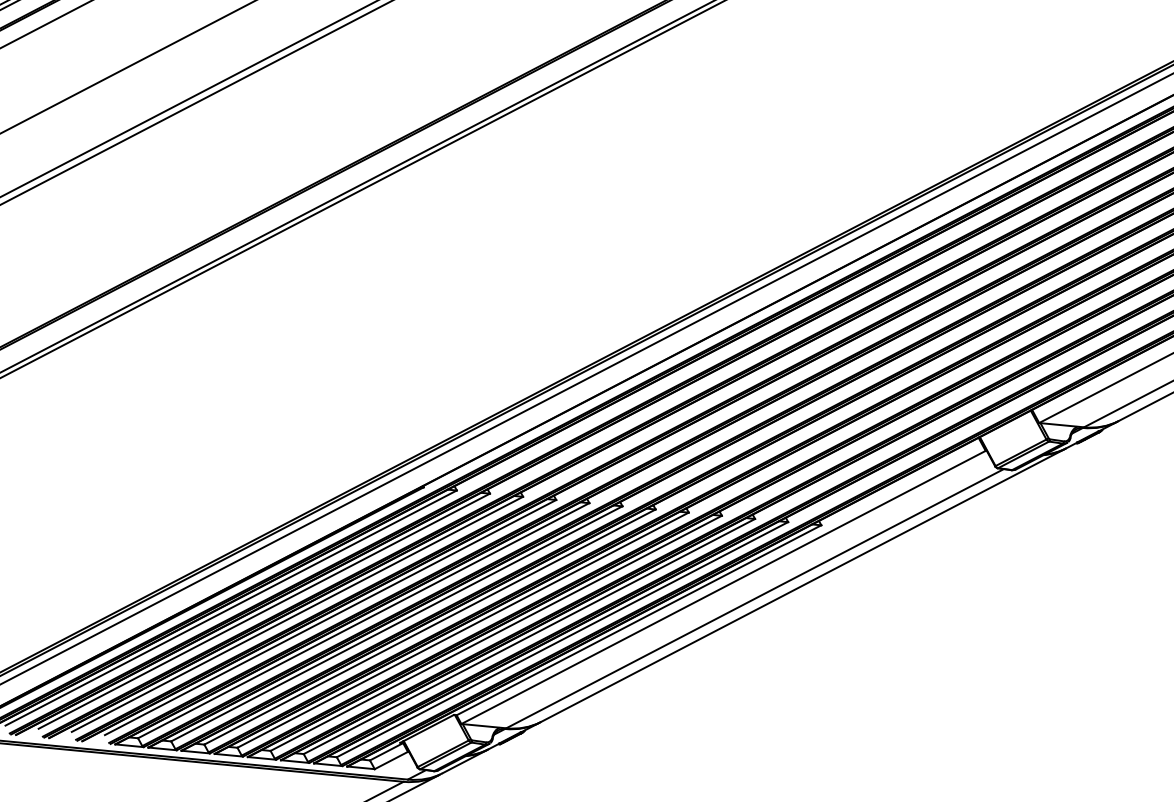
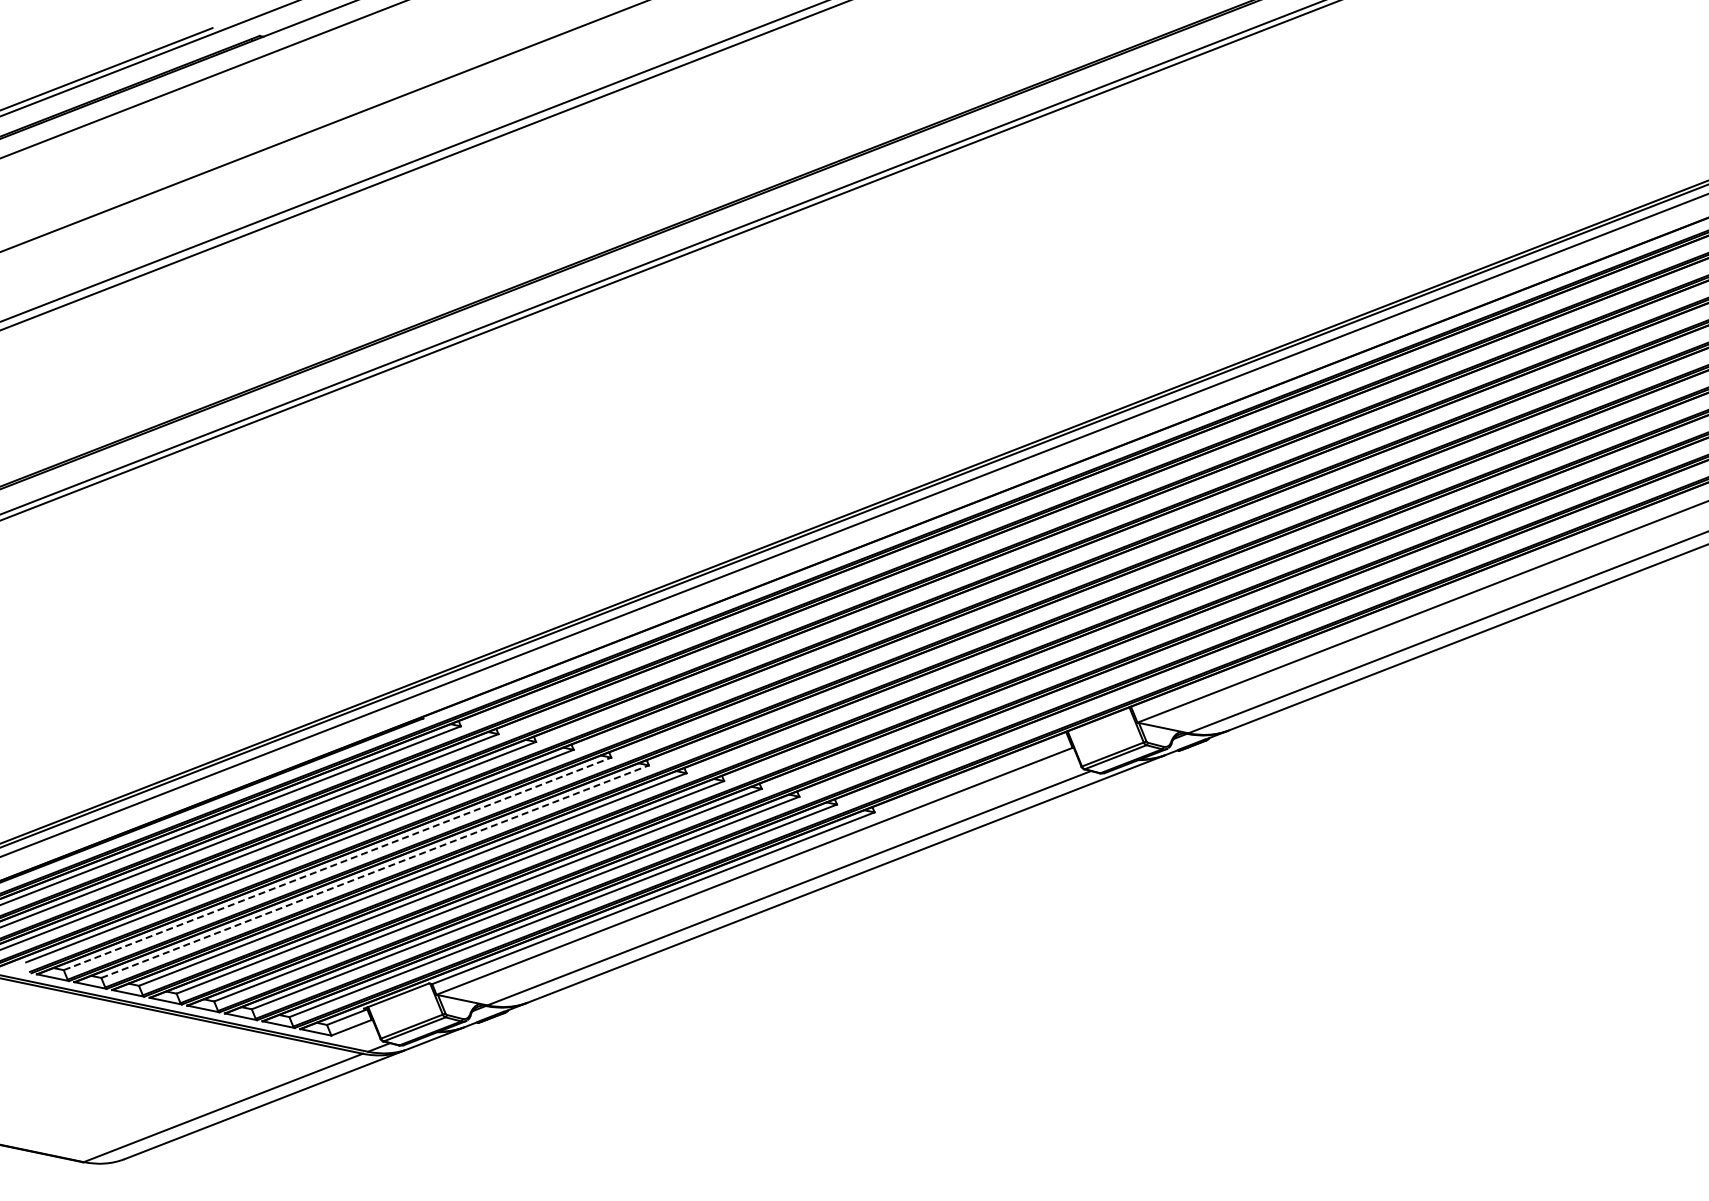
line: (363, 620) -> (337, 863), solid -> dashed
line: (397, 623) -> (375, 871), solid -> dashed

